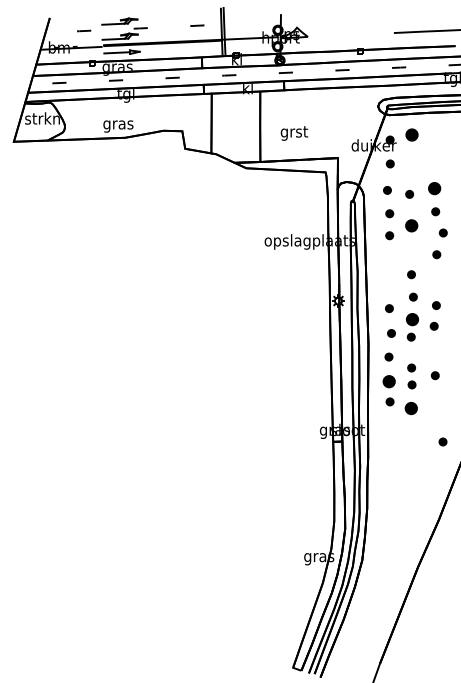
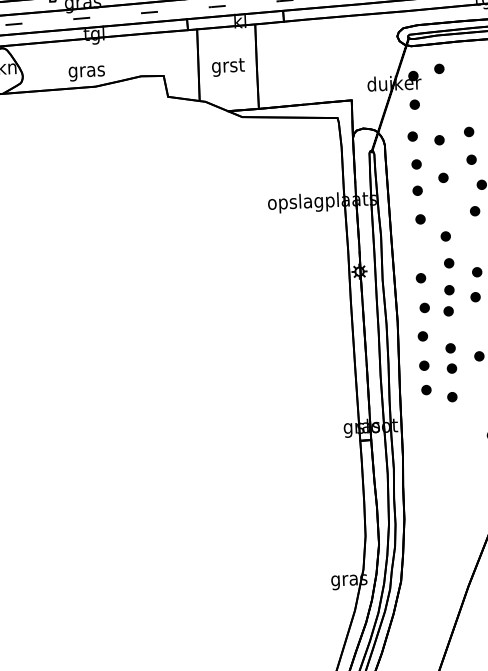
text: (294, 133) -> (228, 67), moved
part: (411, 134) -> (438, 68), size x0.62
part: (434, 188) -> (469, 131), size x0.62
part: (411, 225) -> (443, 177), size x0.62
part: (390, 259) -> (419, 219), added
part: (412, 319) -> (449, 290), size x0.62
part: (388, 381) -> (423, 365), size x0.62
part: (411, 408) -> (452, 396), size x0.62

